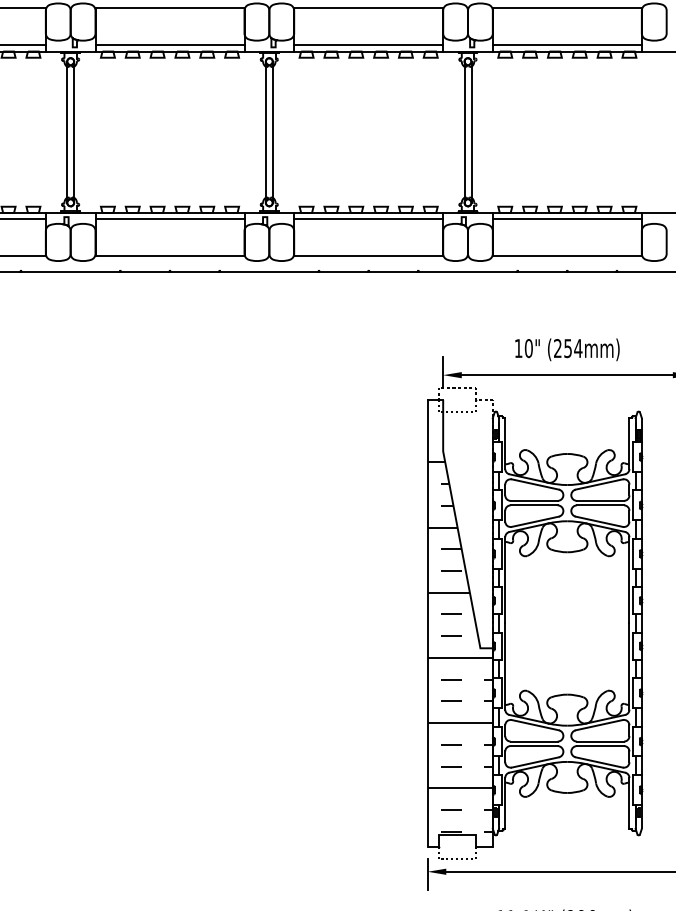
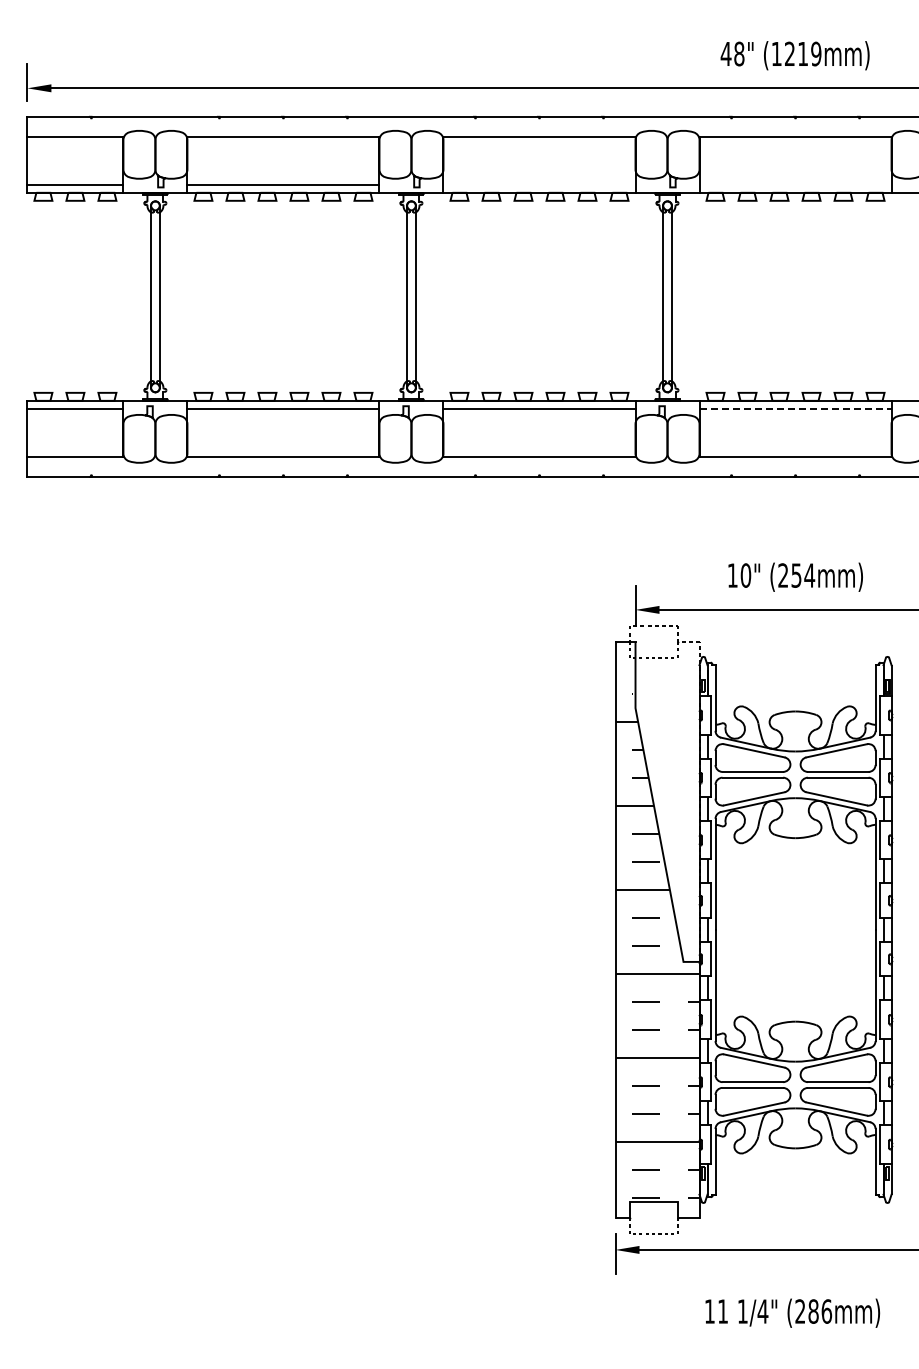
line: (368, 45) -> (539, 184), removed
line: (567, 45) -> (795, 184), removed
line: (568, 218) -> (796, 408), solid -> dashed

